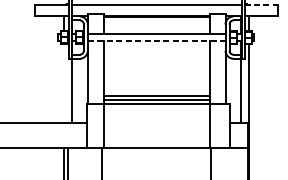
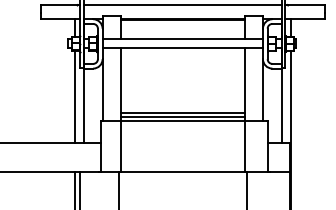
line: (261, 4) -> (304, 5), dashed -> solid
line: (157, 41) -> (183, 48), dashed -> solid
line: (63, 82) -> (74, 96), added

